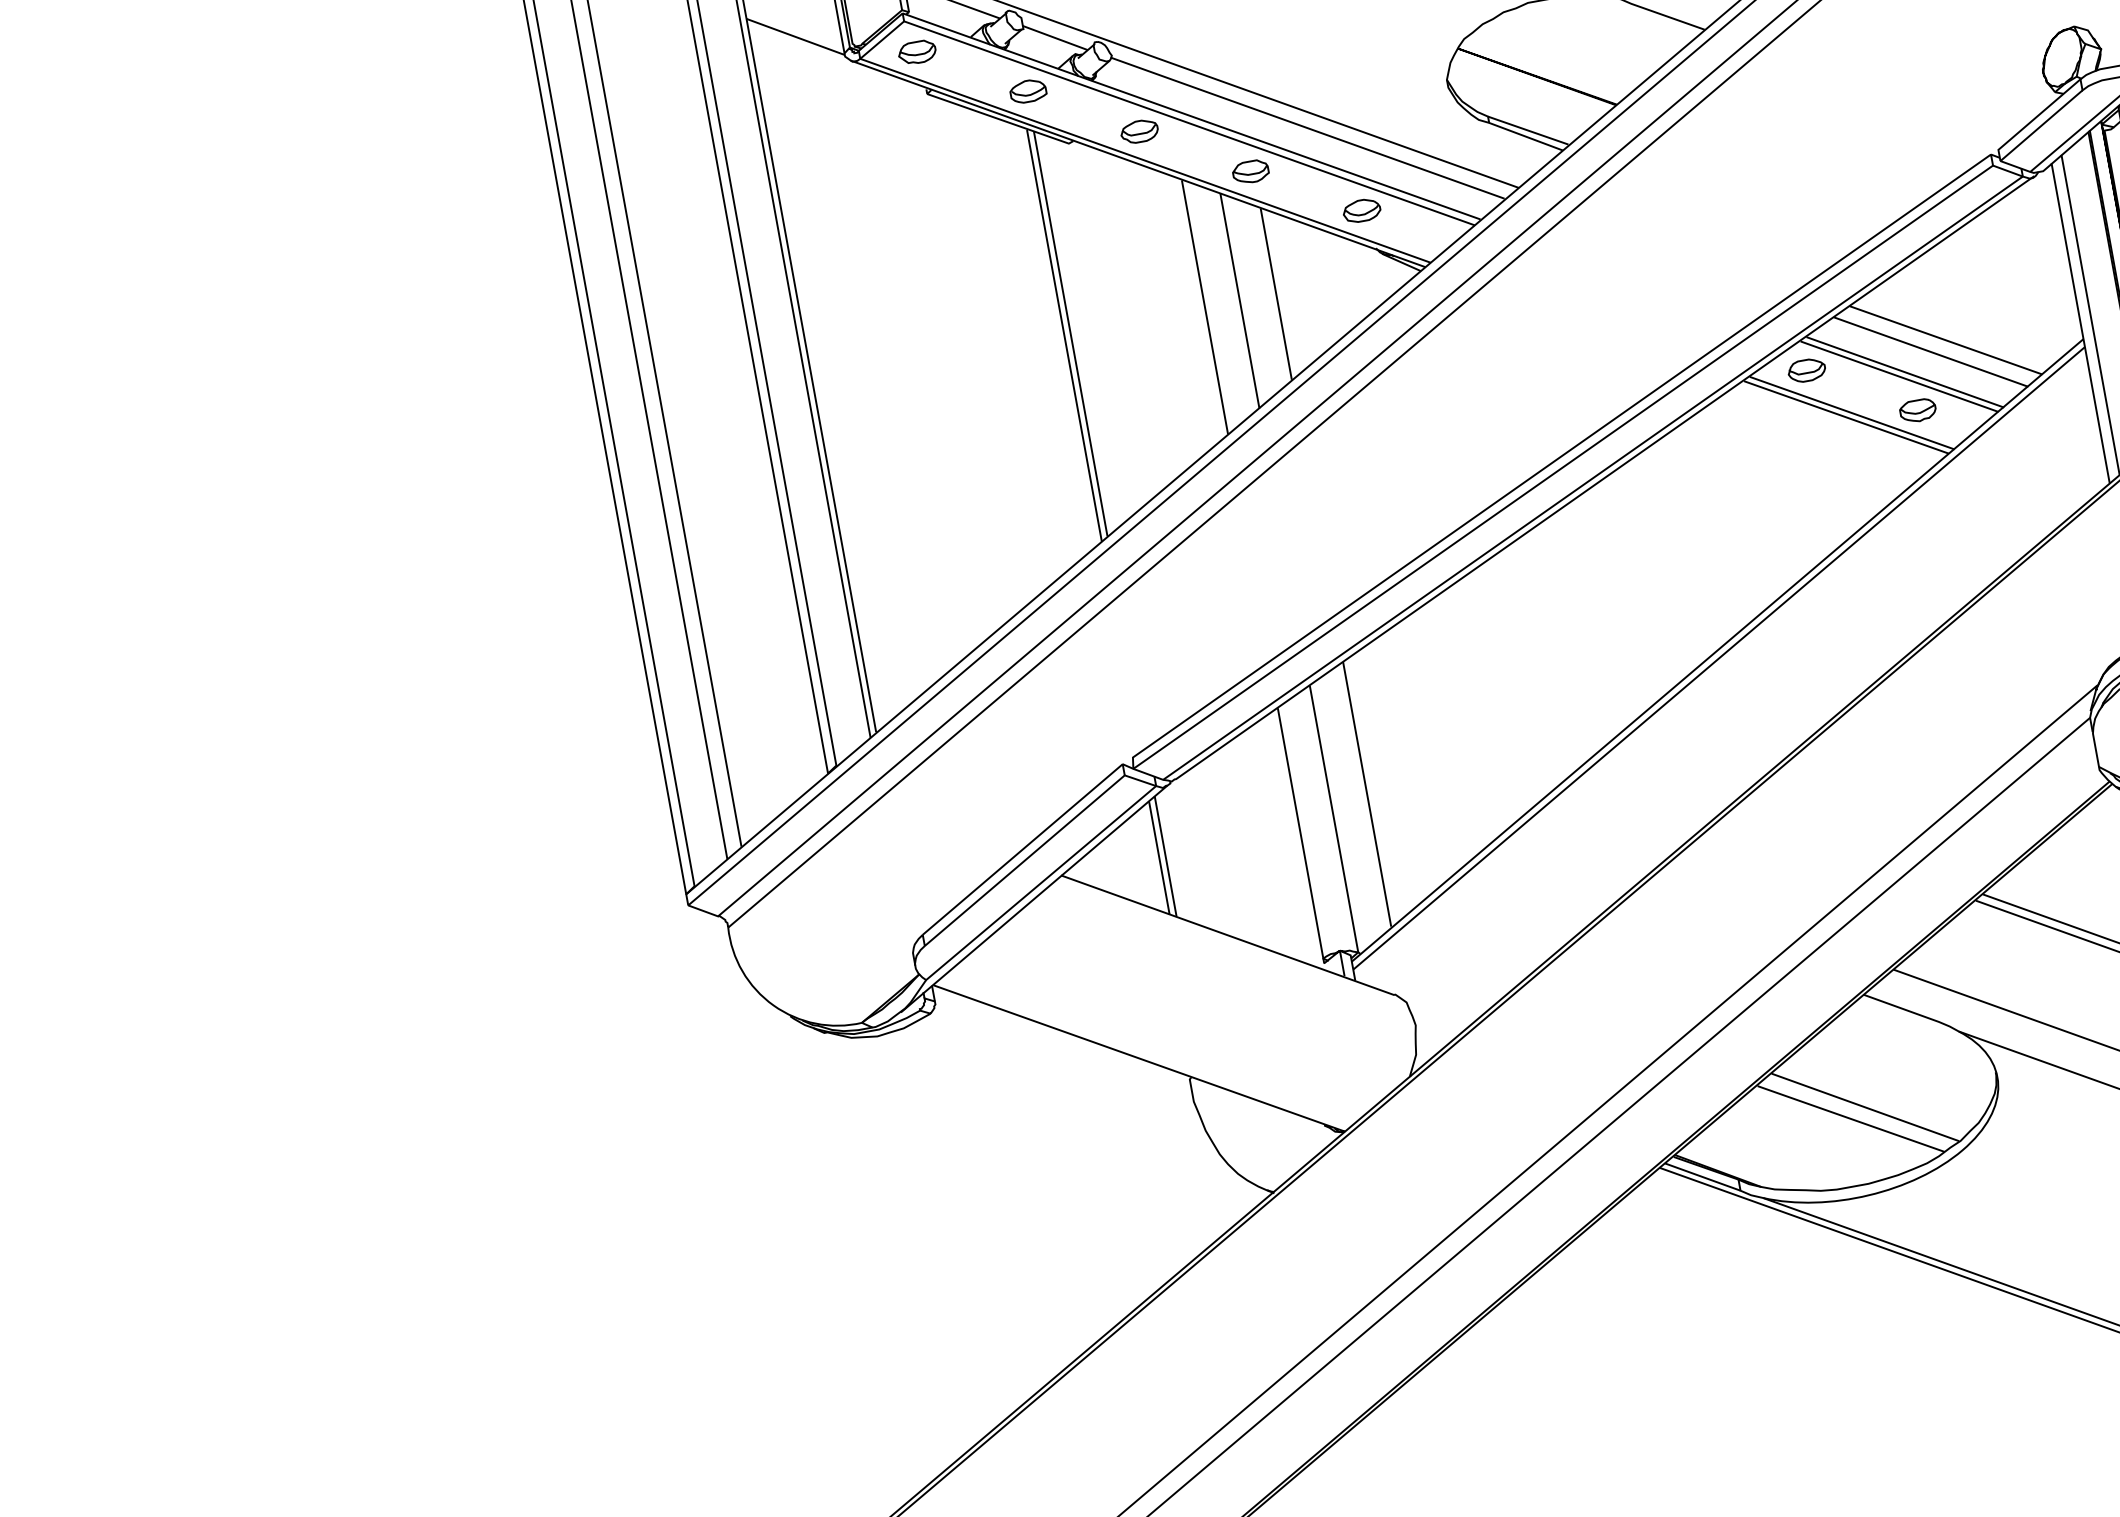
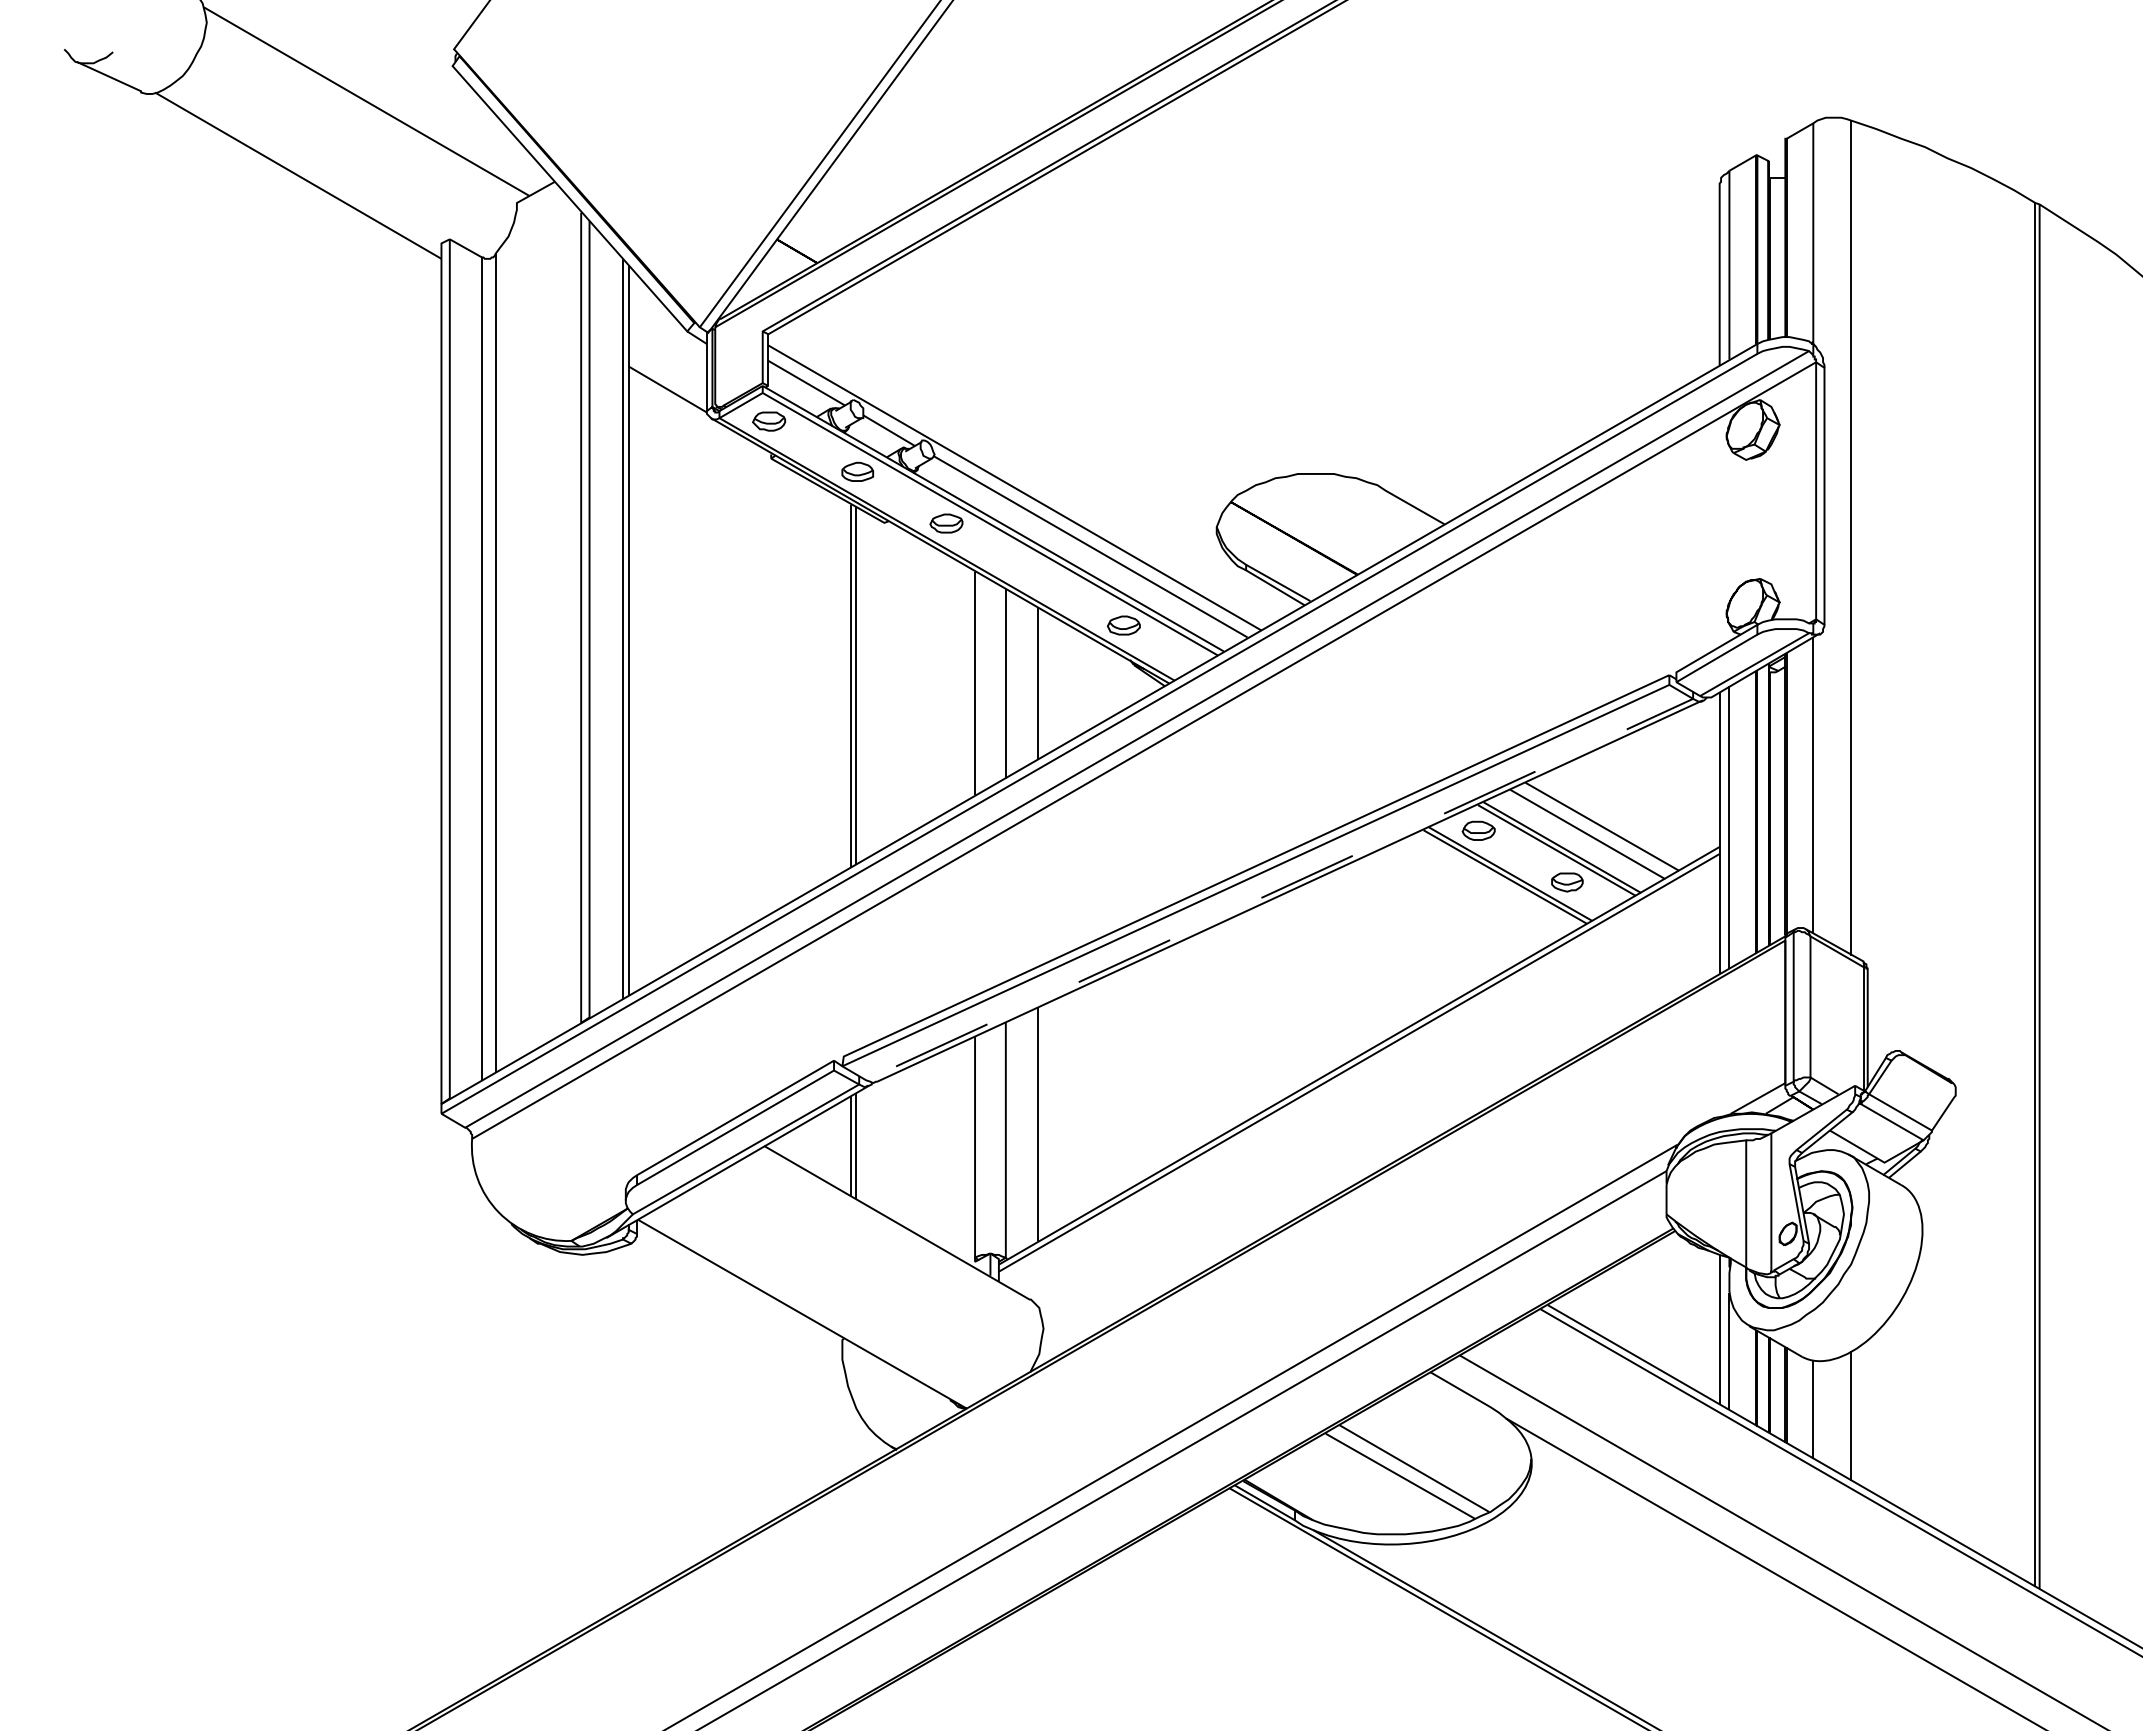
part: (1250, 172) -> (1034, 575), removed
line: (1606, 468) -> (1292, 883), solid -> dashed

